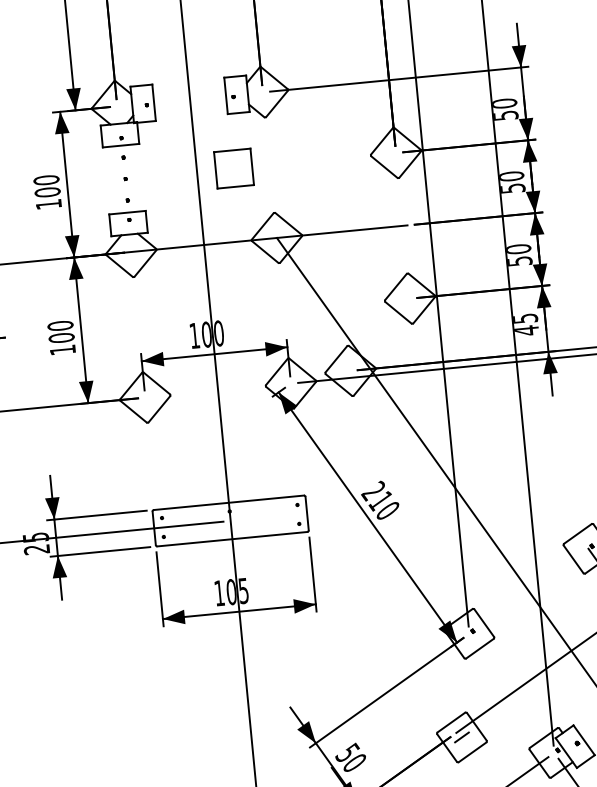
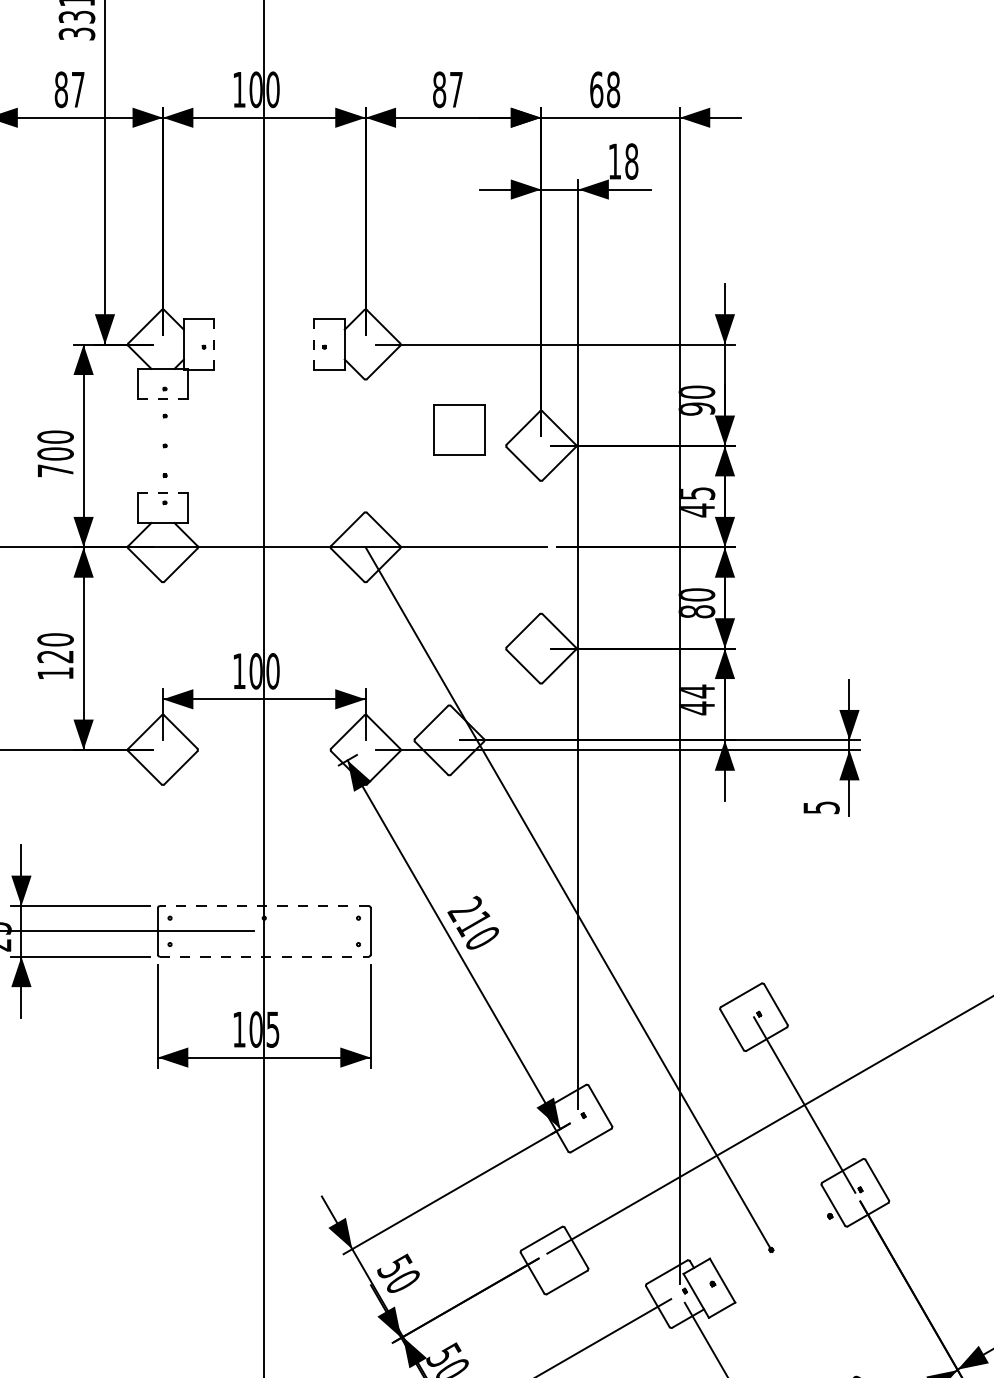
line: (226, 96) -> (314, 345), solid -> dashed
line: (154, 102) -> (214, 344), solid -> dashed
text: (505, 115) -> (696, 408), 50 -> 90
line: (121, 145) -> (163, 399), solid -> dashed
part: (233, 168) -> (459, 429), moved
text: (511, 182) -> (696, 502), 50 -> 45
text: (48, 204) -> (55, 470), 100 -> 700
line: (127, 212) -> (162, 492), solid -> dashed
text: (519, 261) -> (696, 611), 50 -> 80
text: (526, 318) -> (698, 691), 45 -> 44
text: (61, 337) -> (55, 656), 100 -> 120
line: (228, 503) -> (263, 906), solid -> dashed
line: (232, 539) -> (264, 956), solid -> dashed
line: (461, 737) -> (554, 1260), removed

